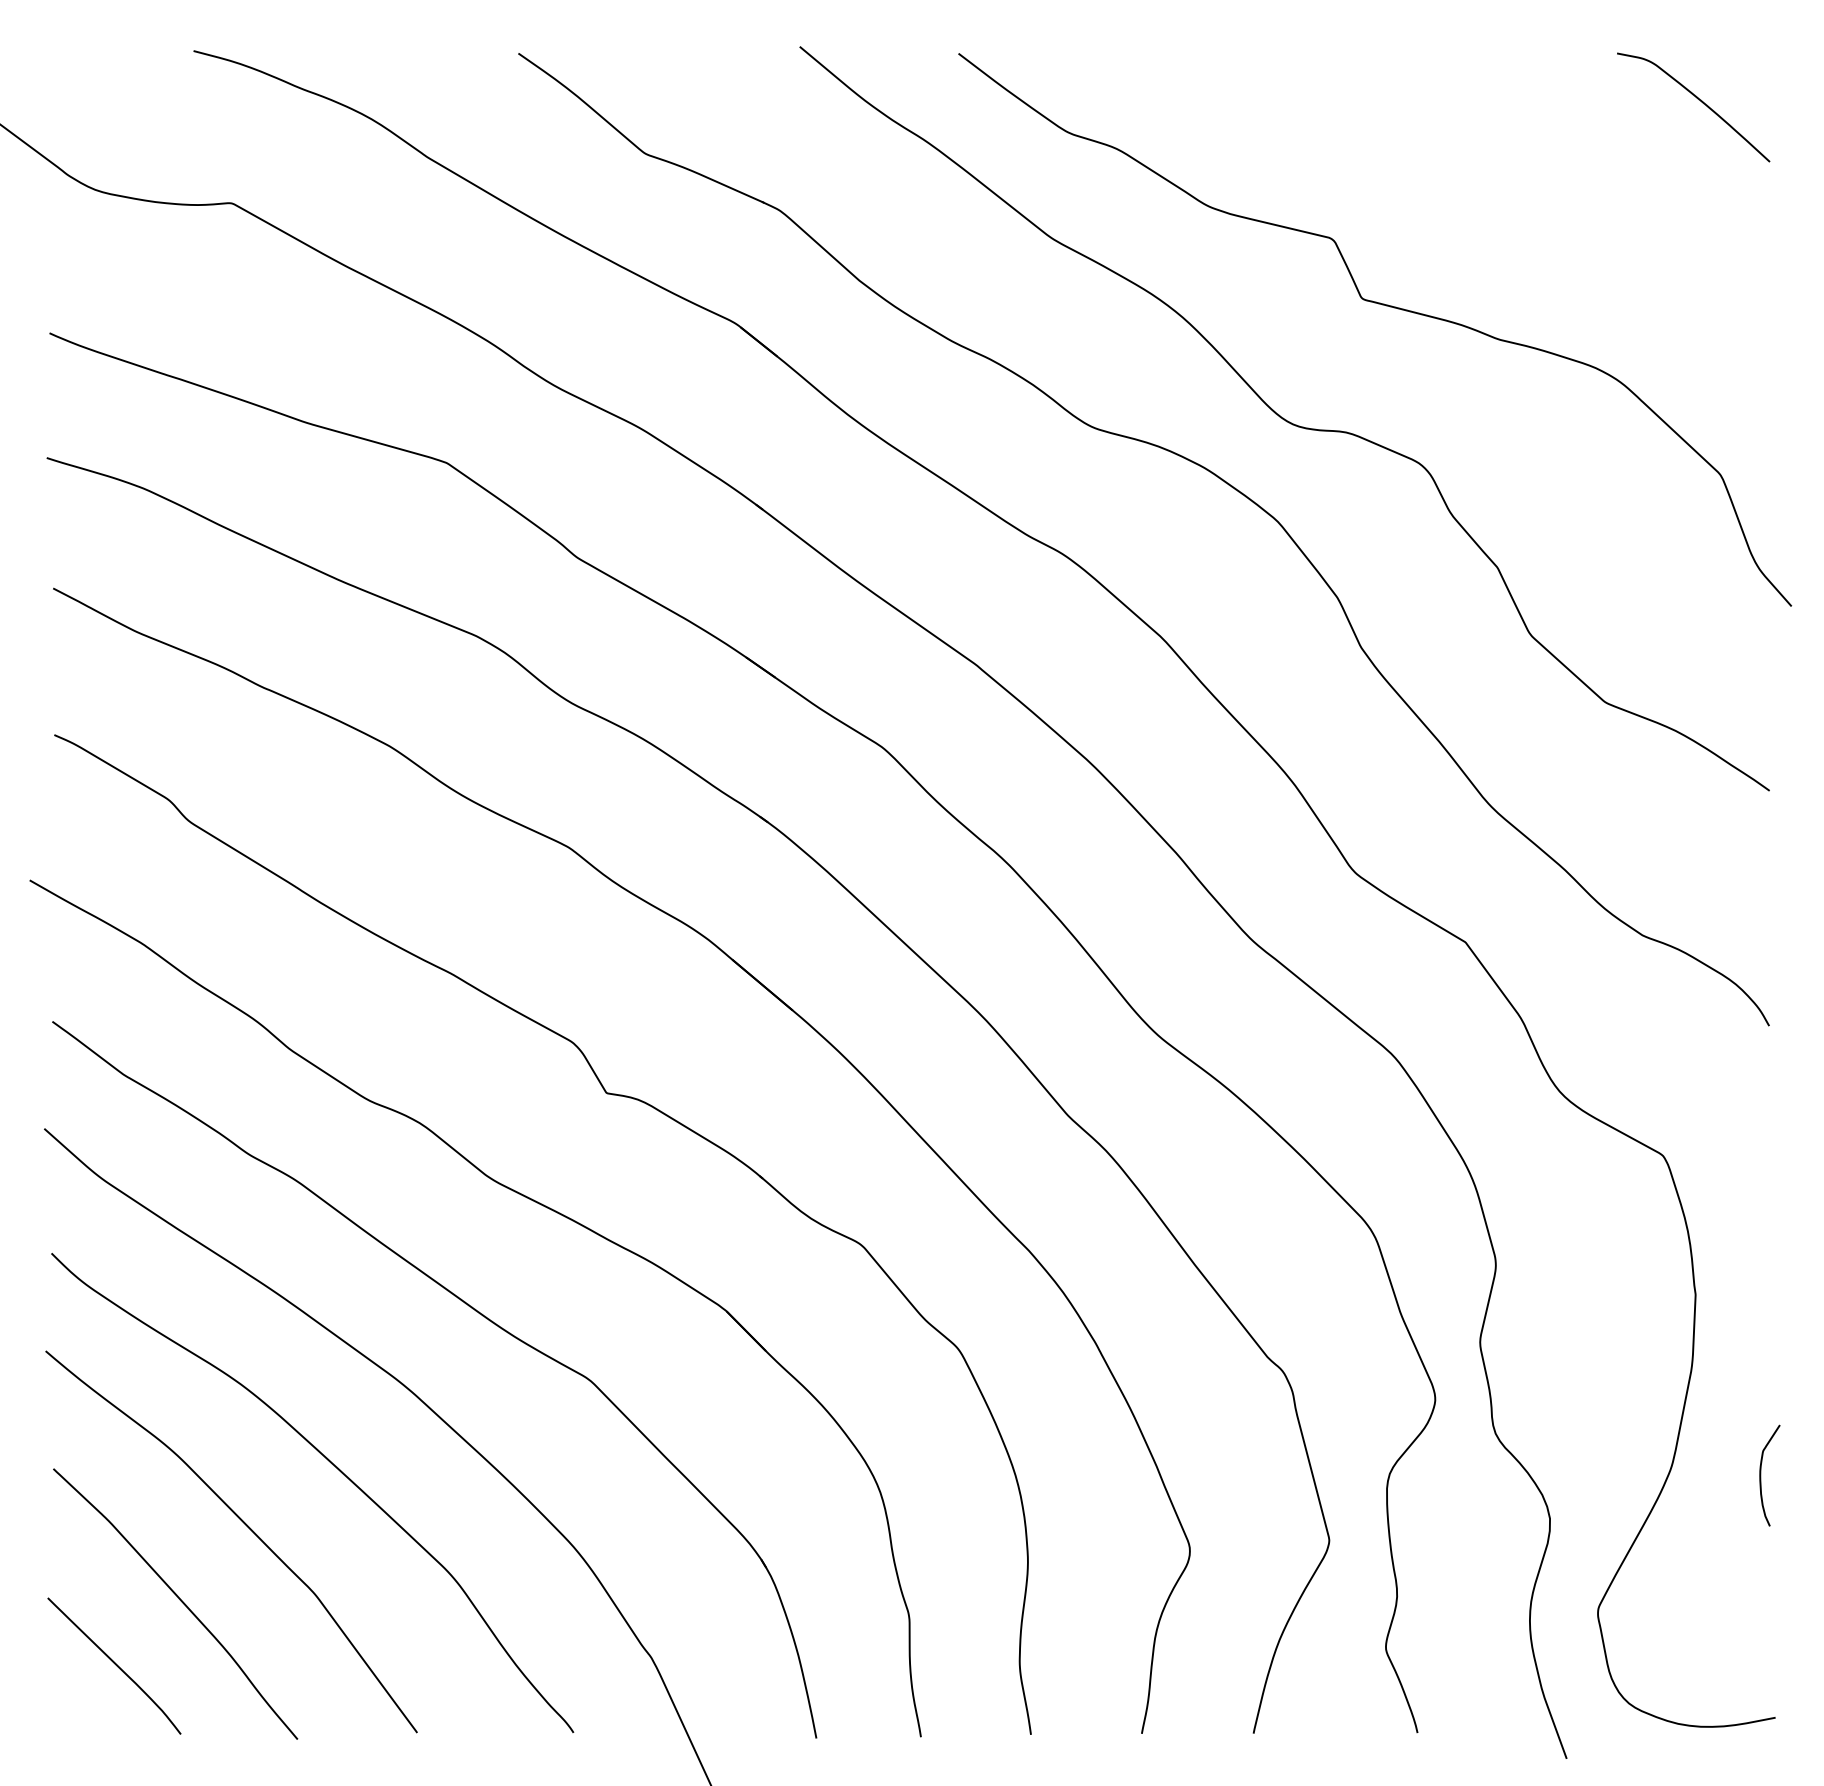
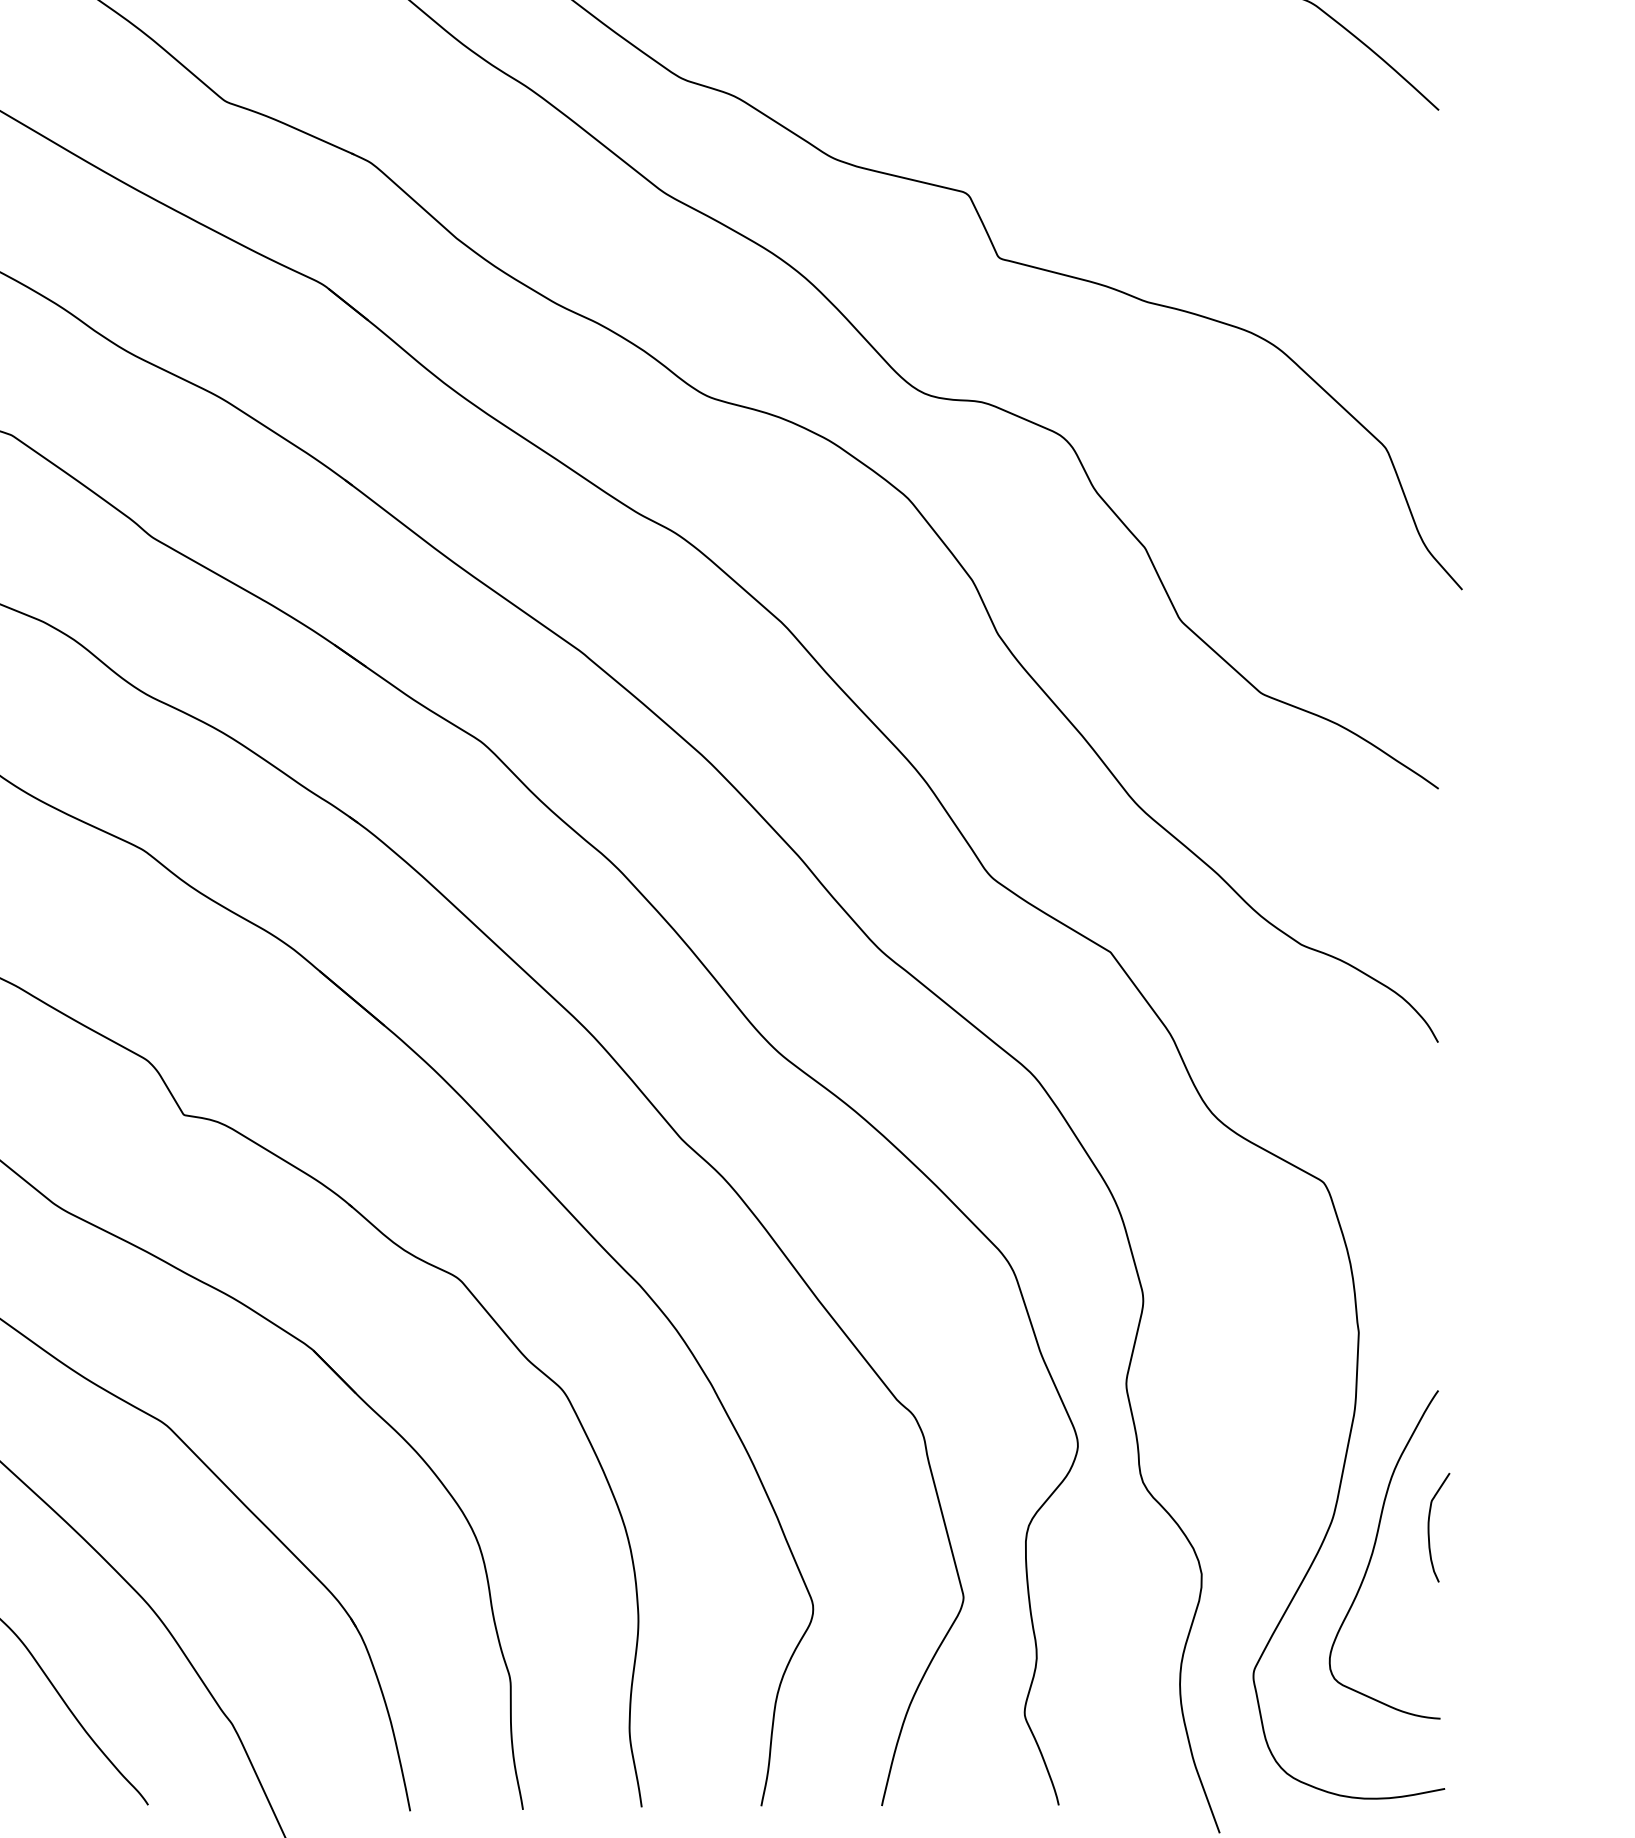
curve: (1709, 1499) -> (1373, 1553), added

